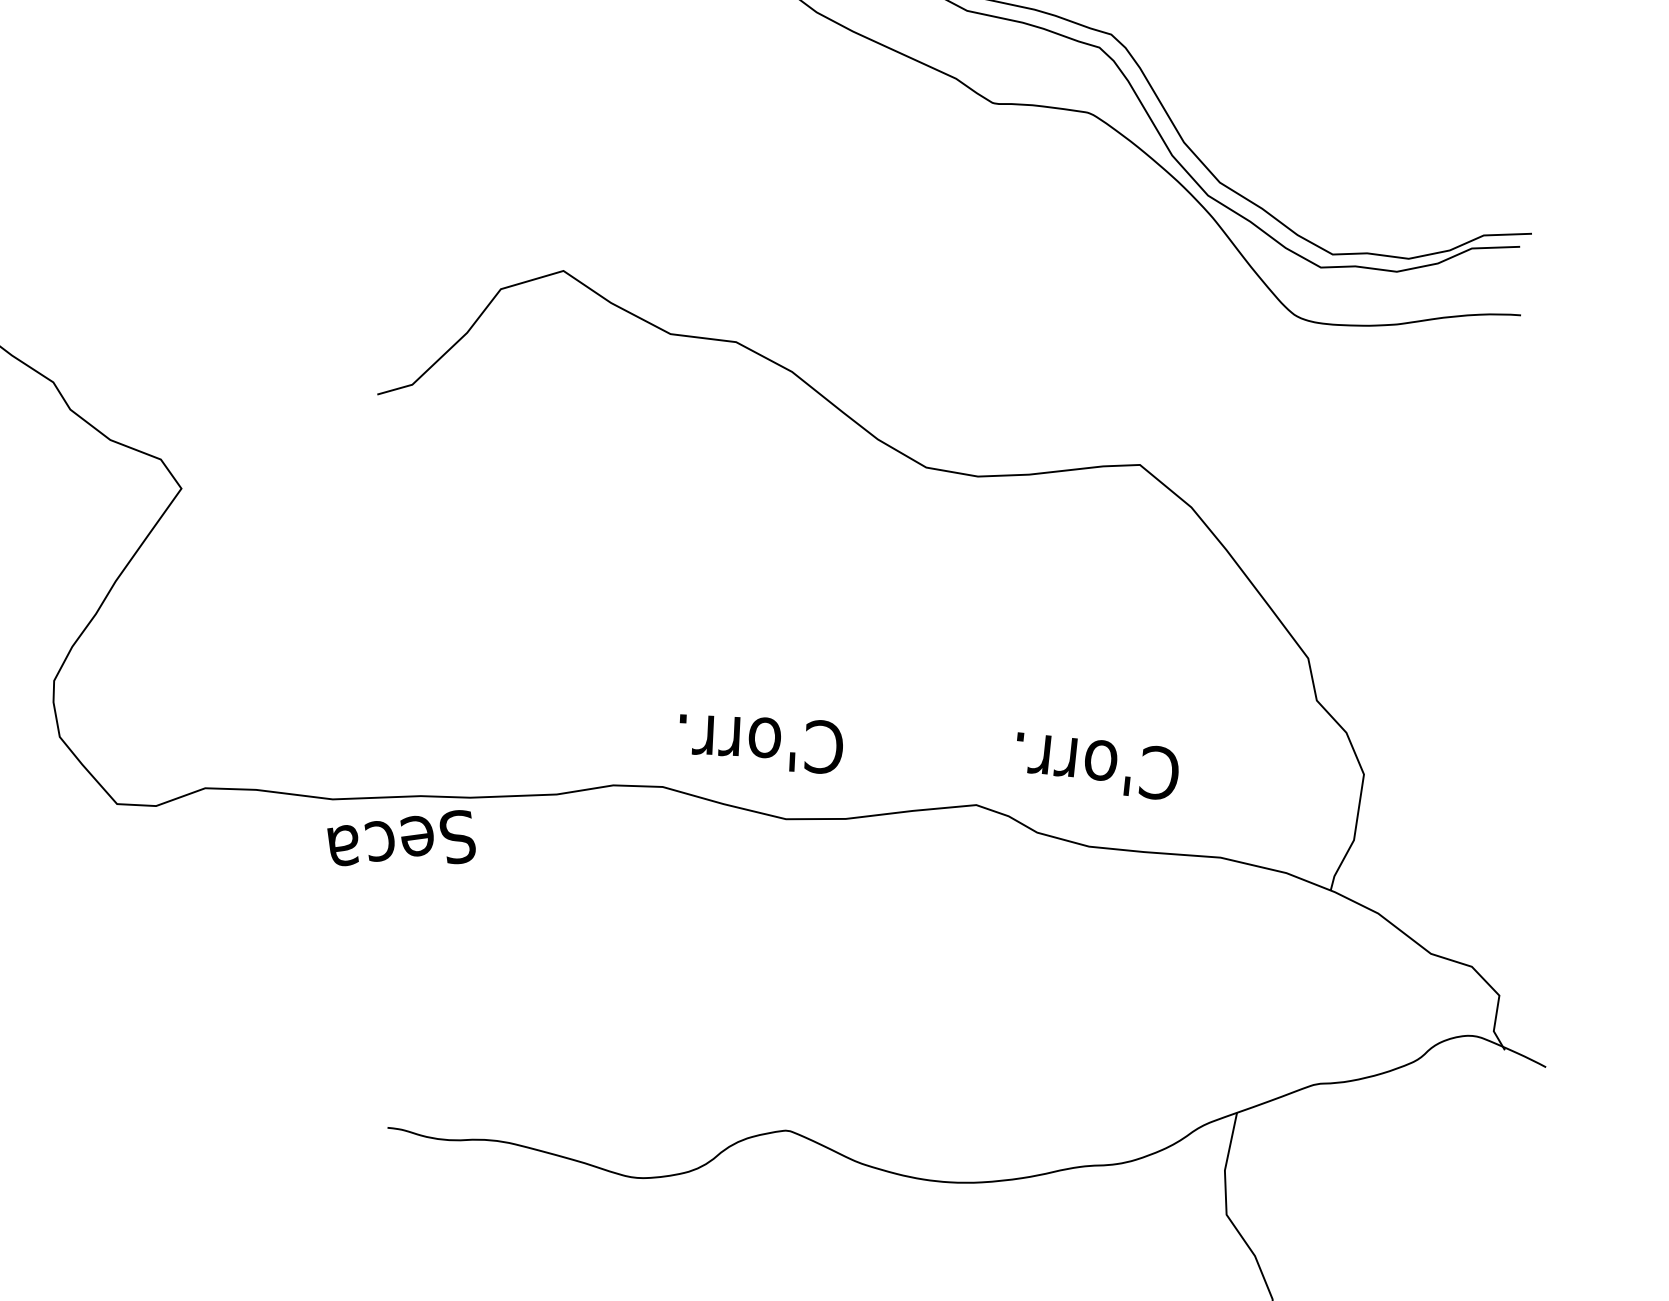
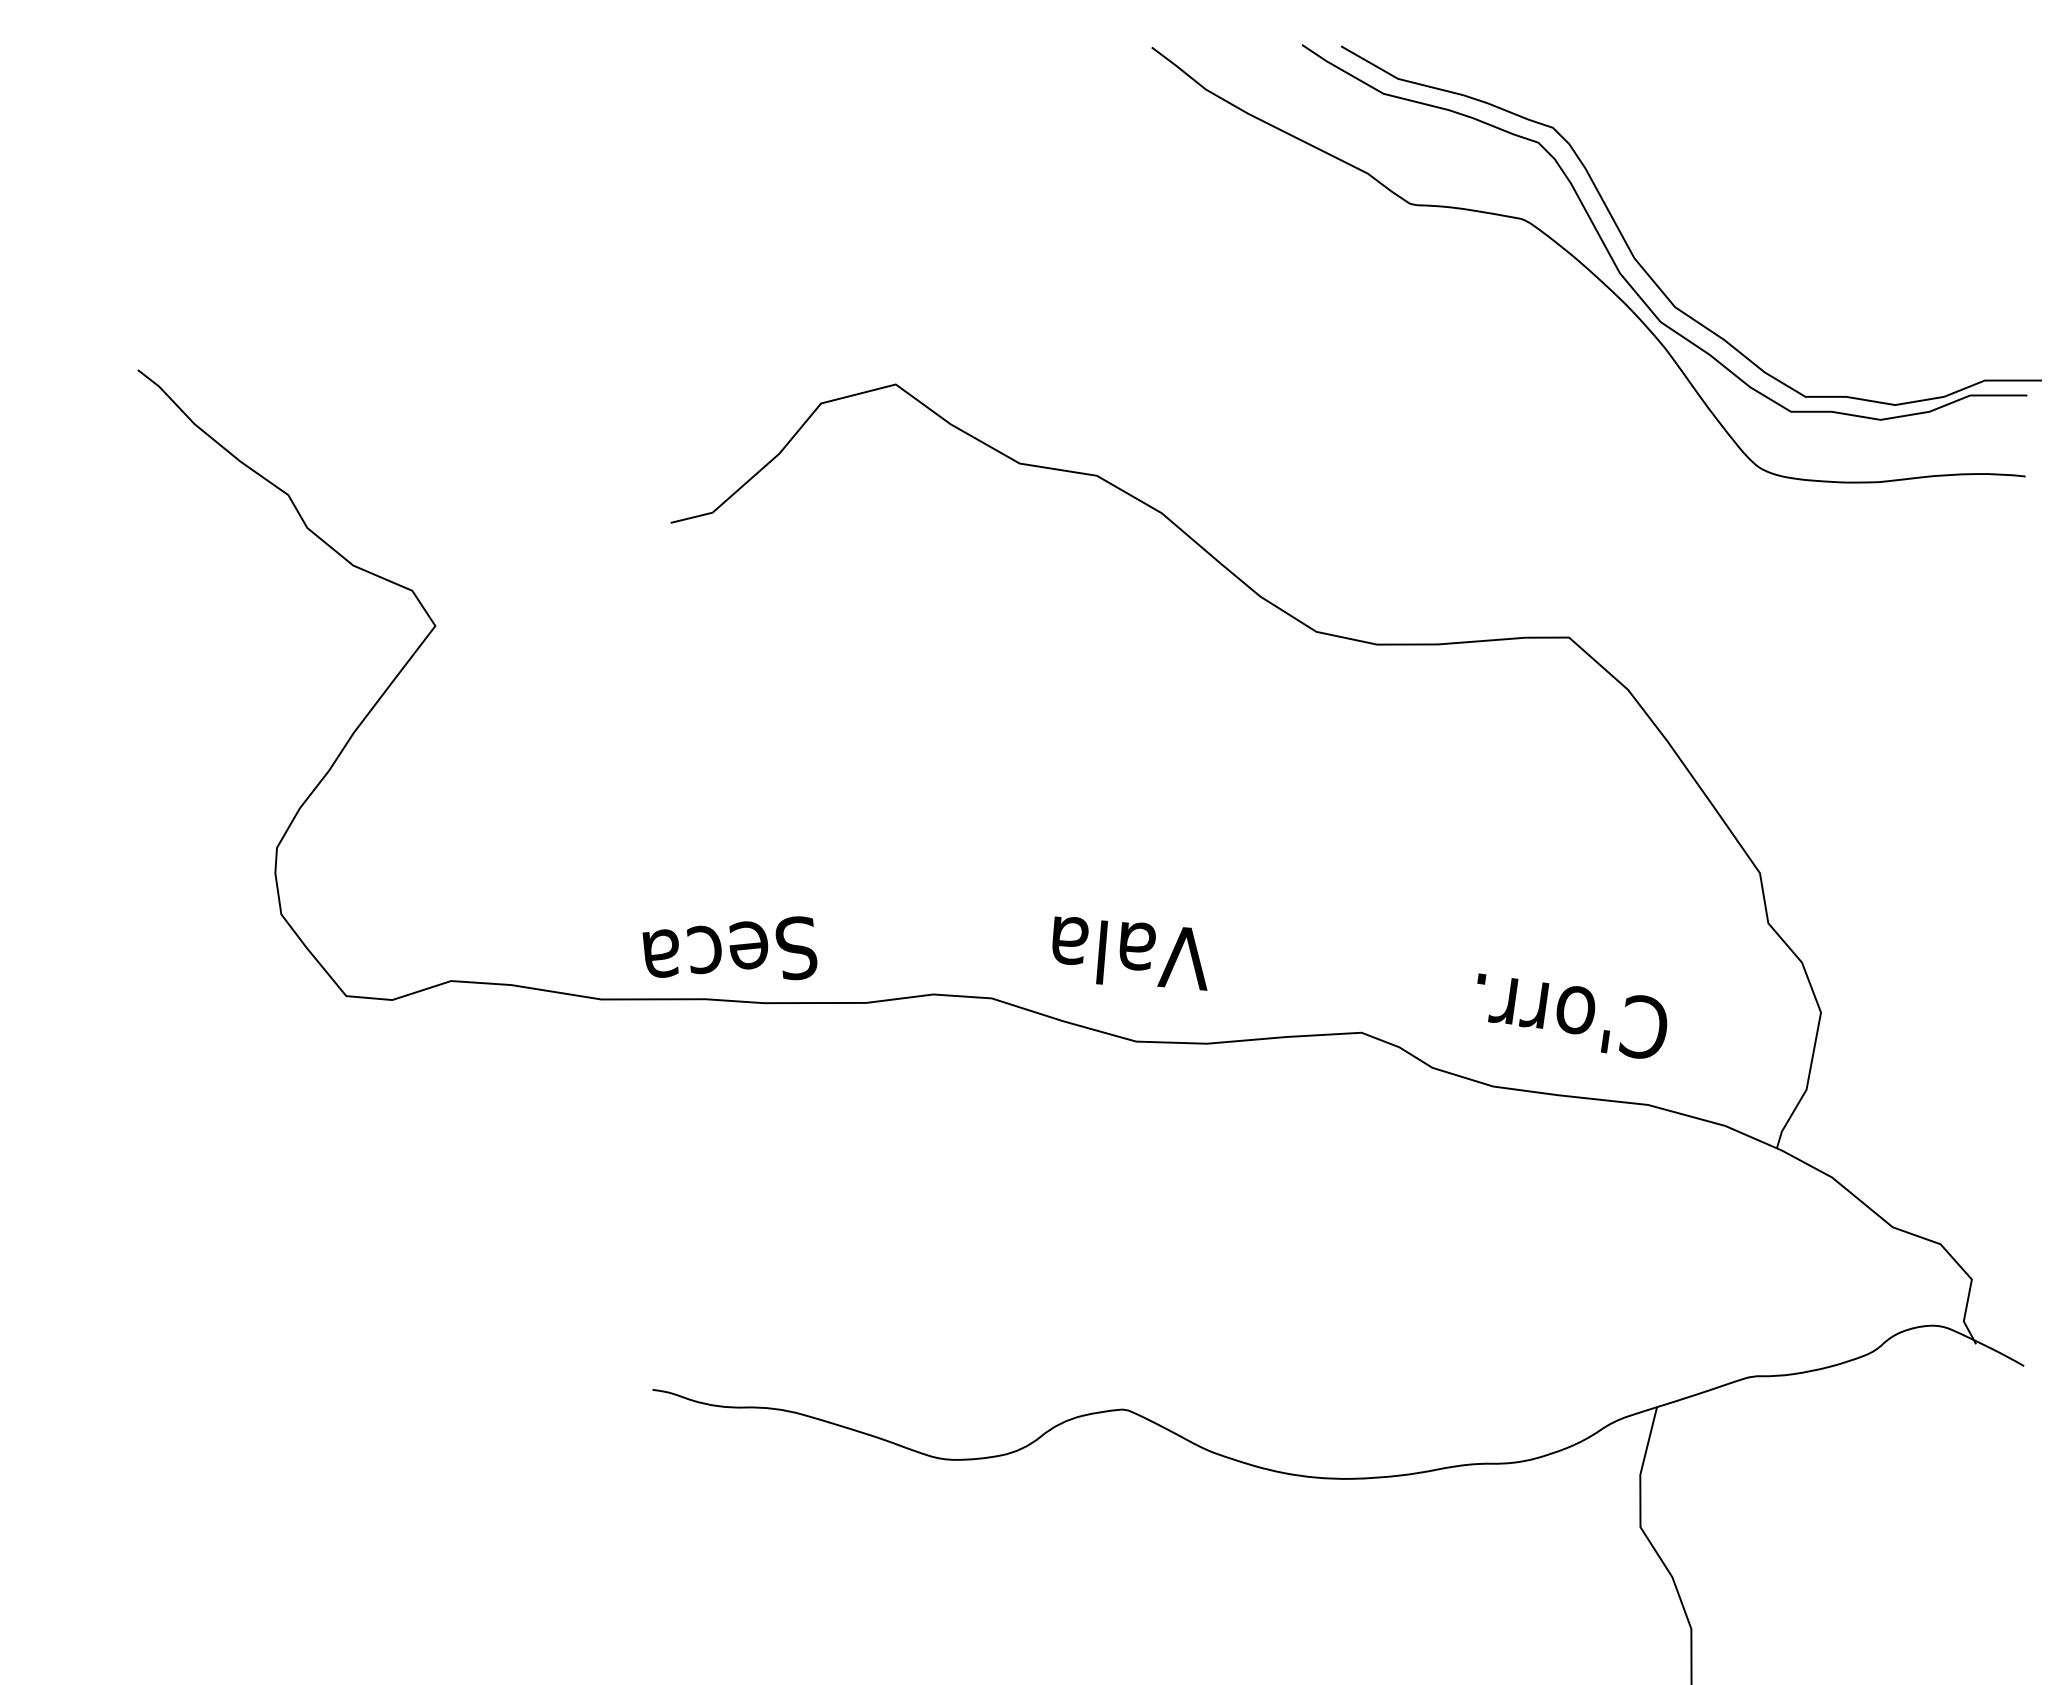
text: (761, 743) -> (1110, 951), C'orr. -> Vala
text: (1098, 765) -> (1572, 1015), moved
text: (401, 839) -> (729, 948), moved

